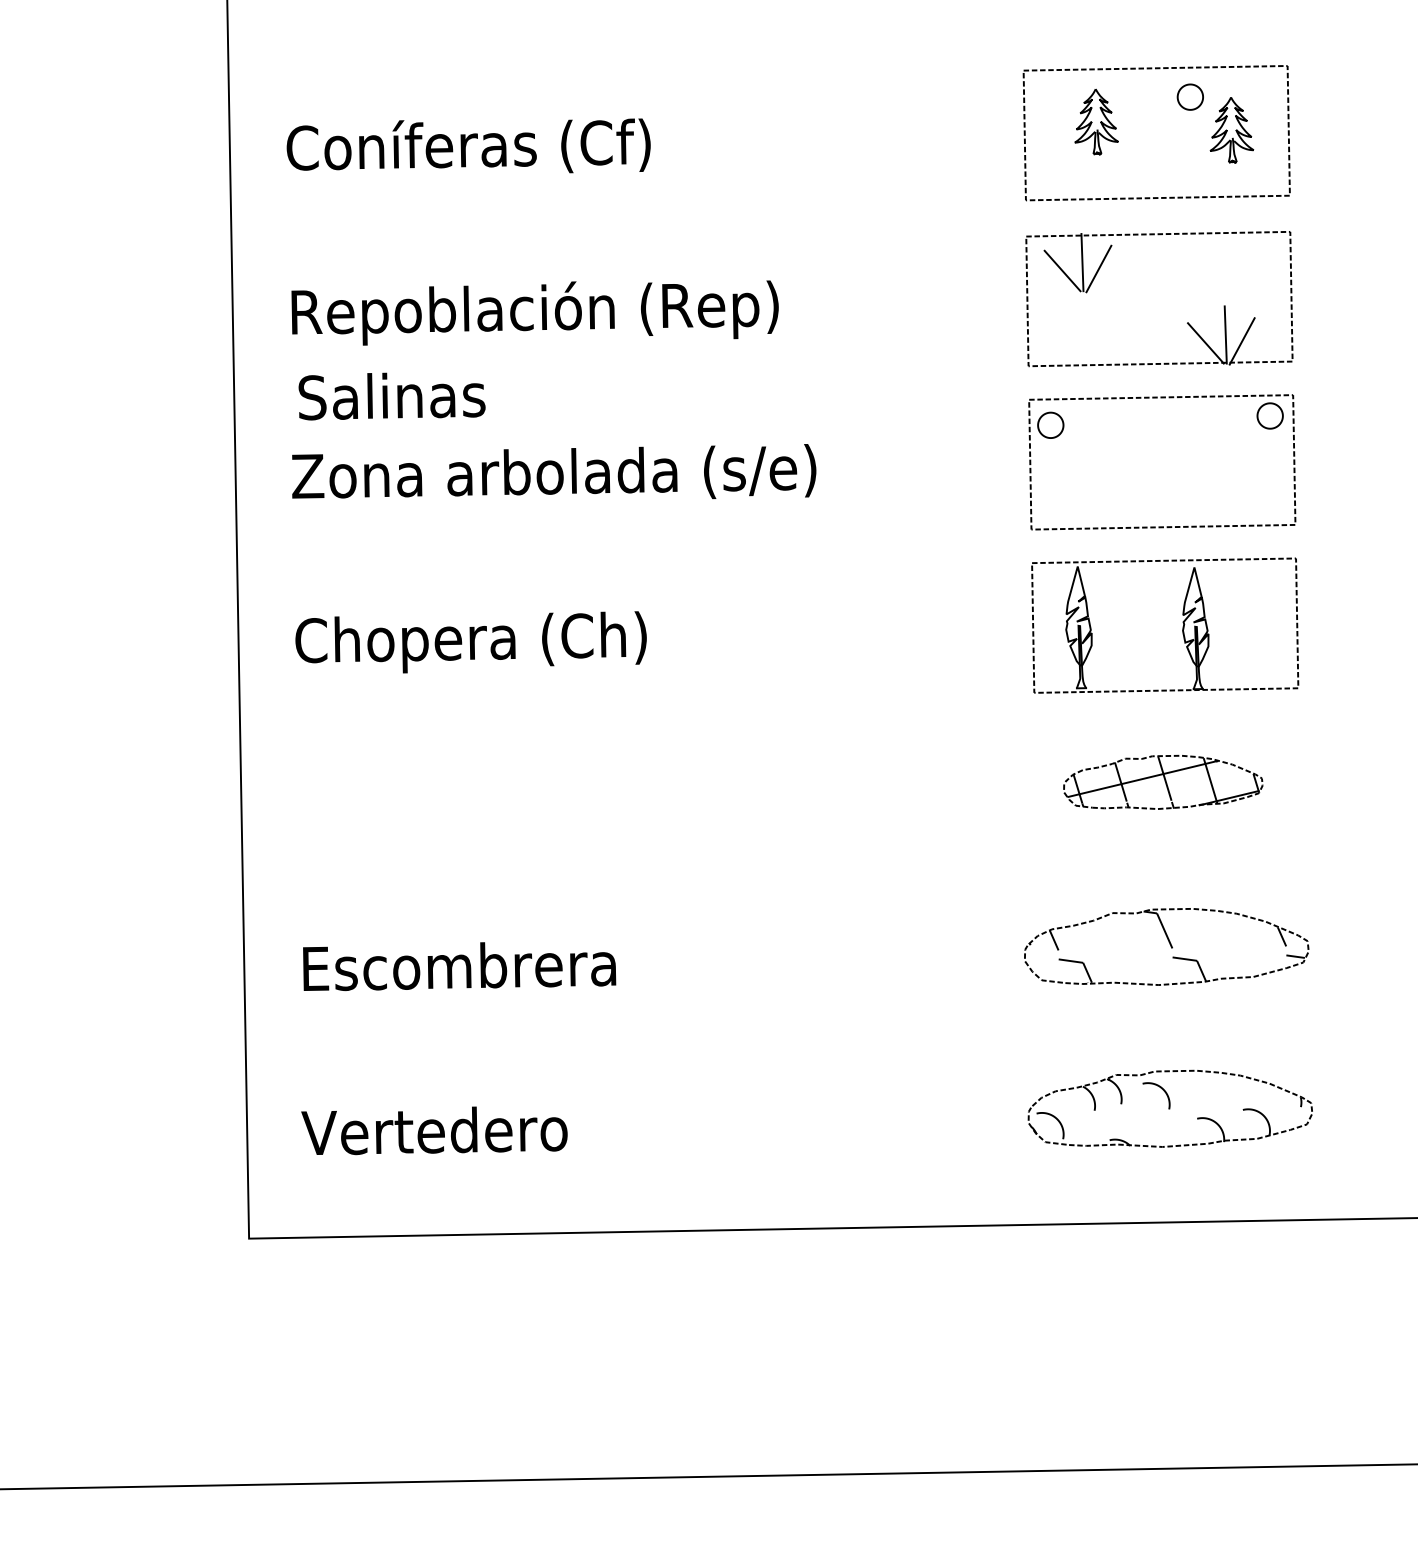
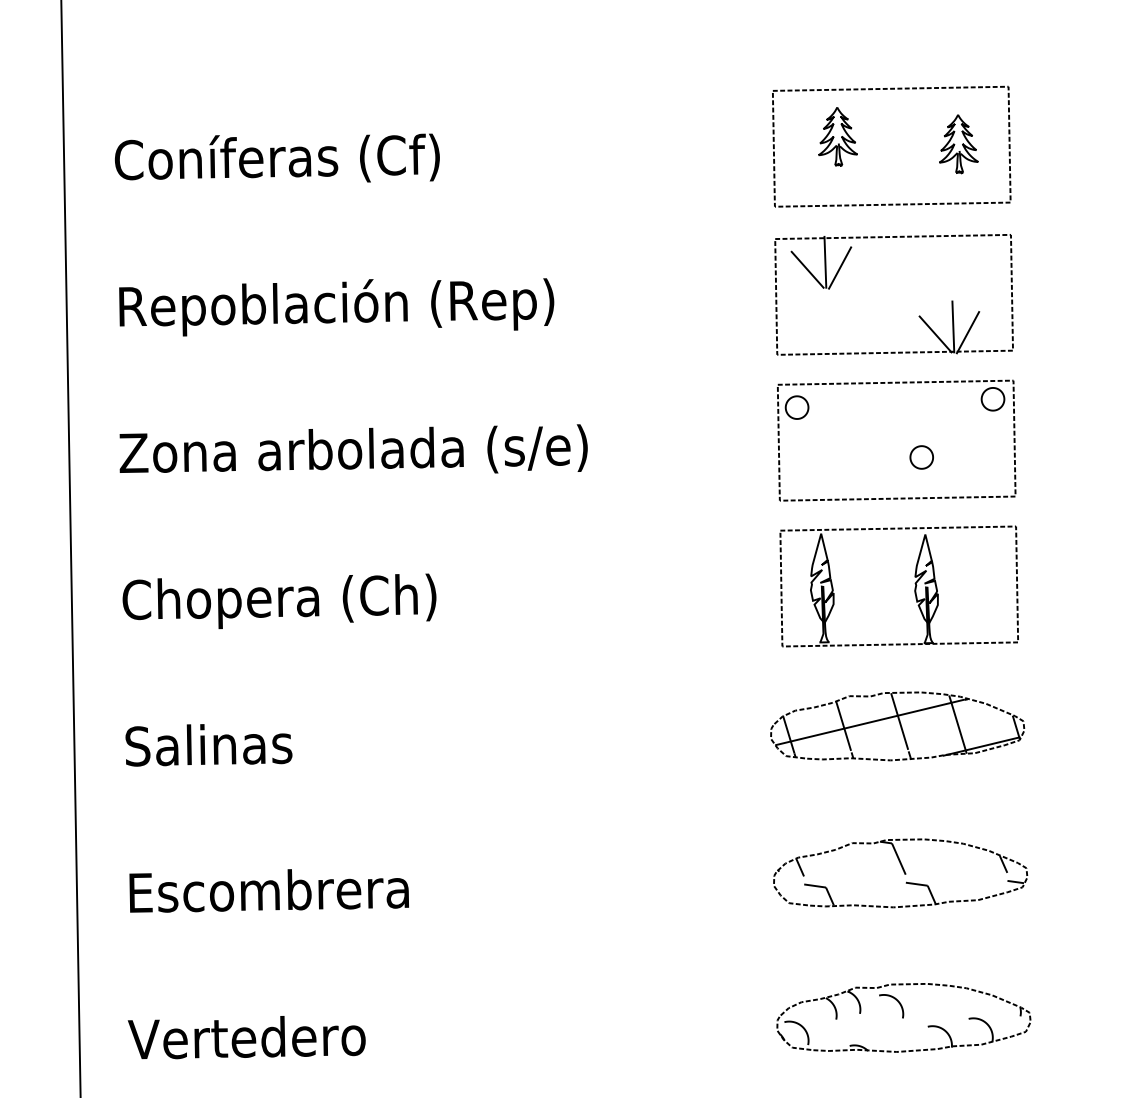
part: (1189, 96) -> (920, 456), moved
text: (391, 396) -> (208, 745), moved
part: (1162, 782) -> (896, 726), size x1.43

